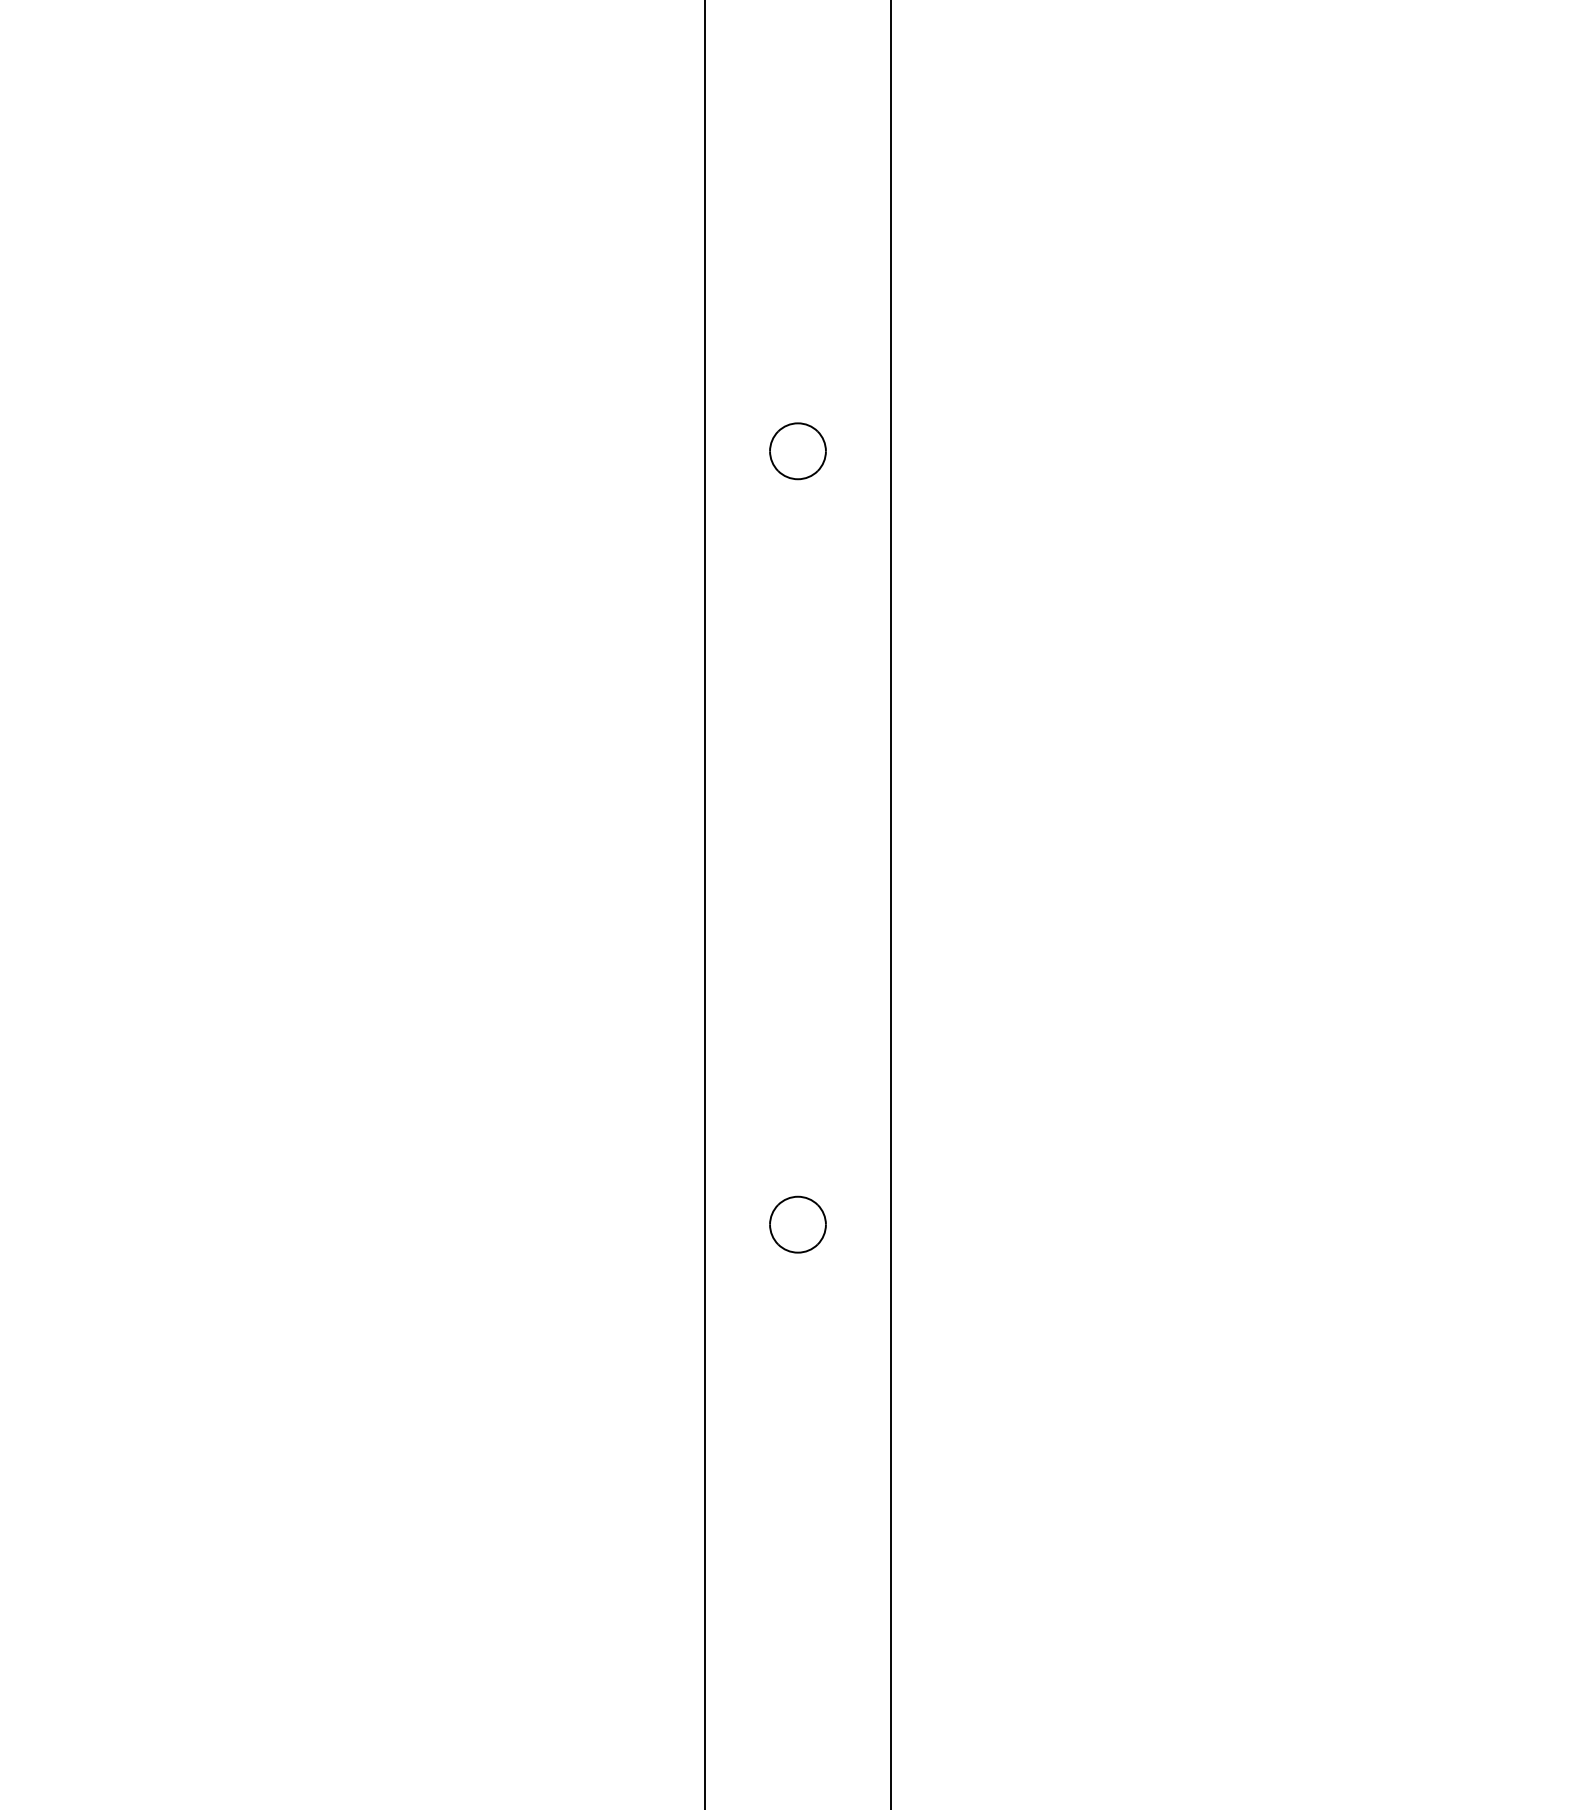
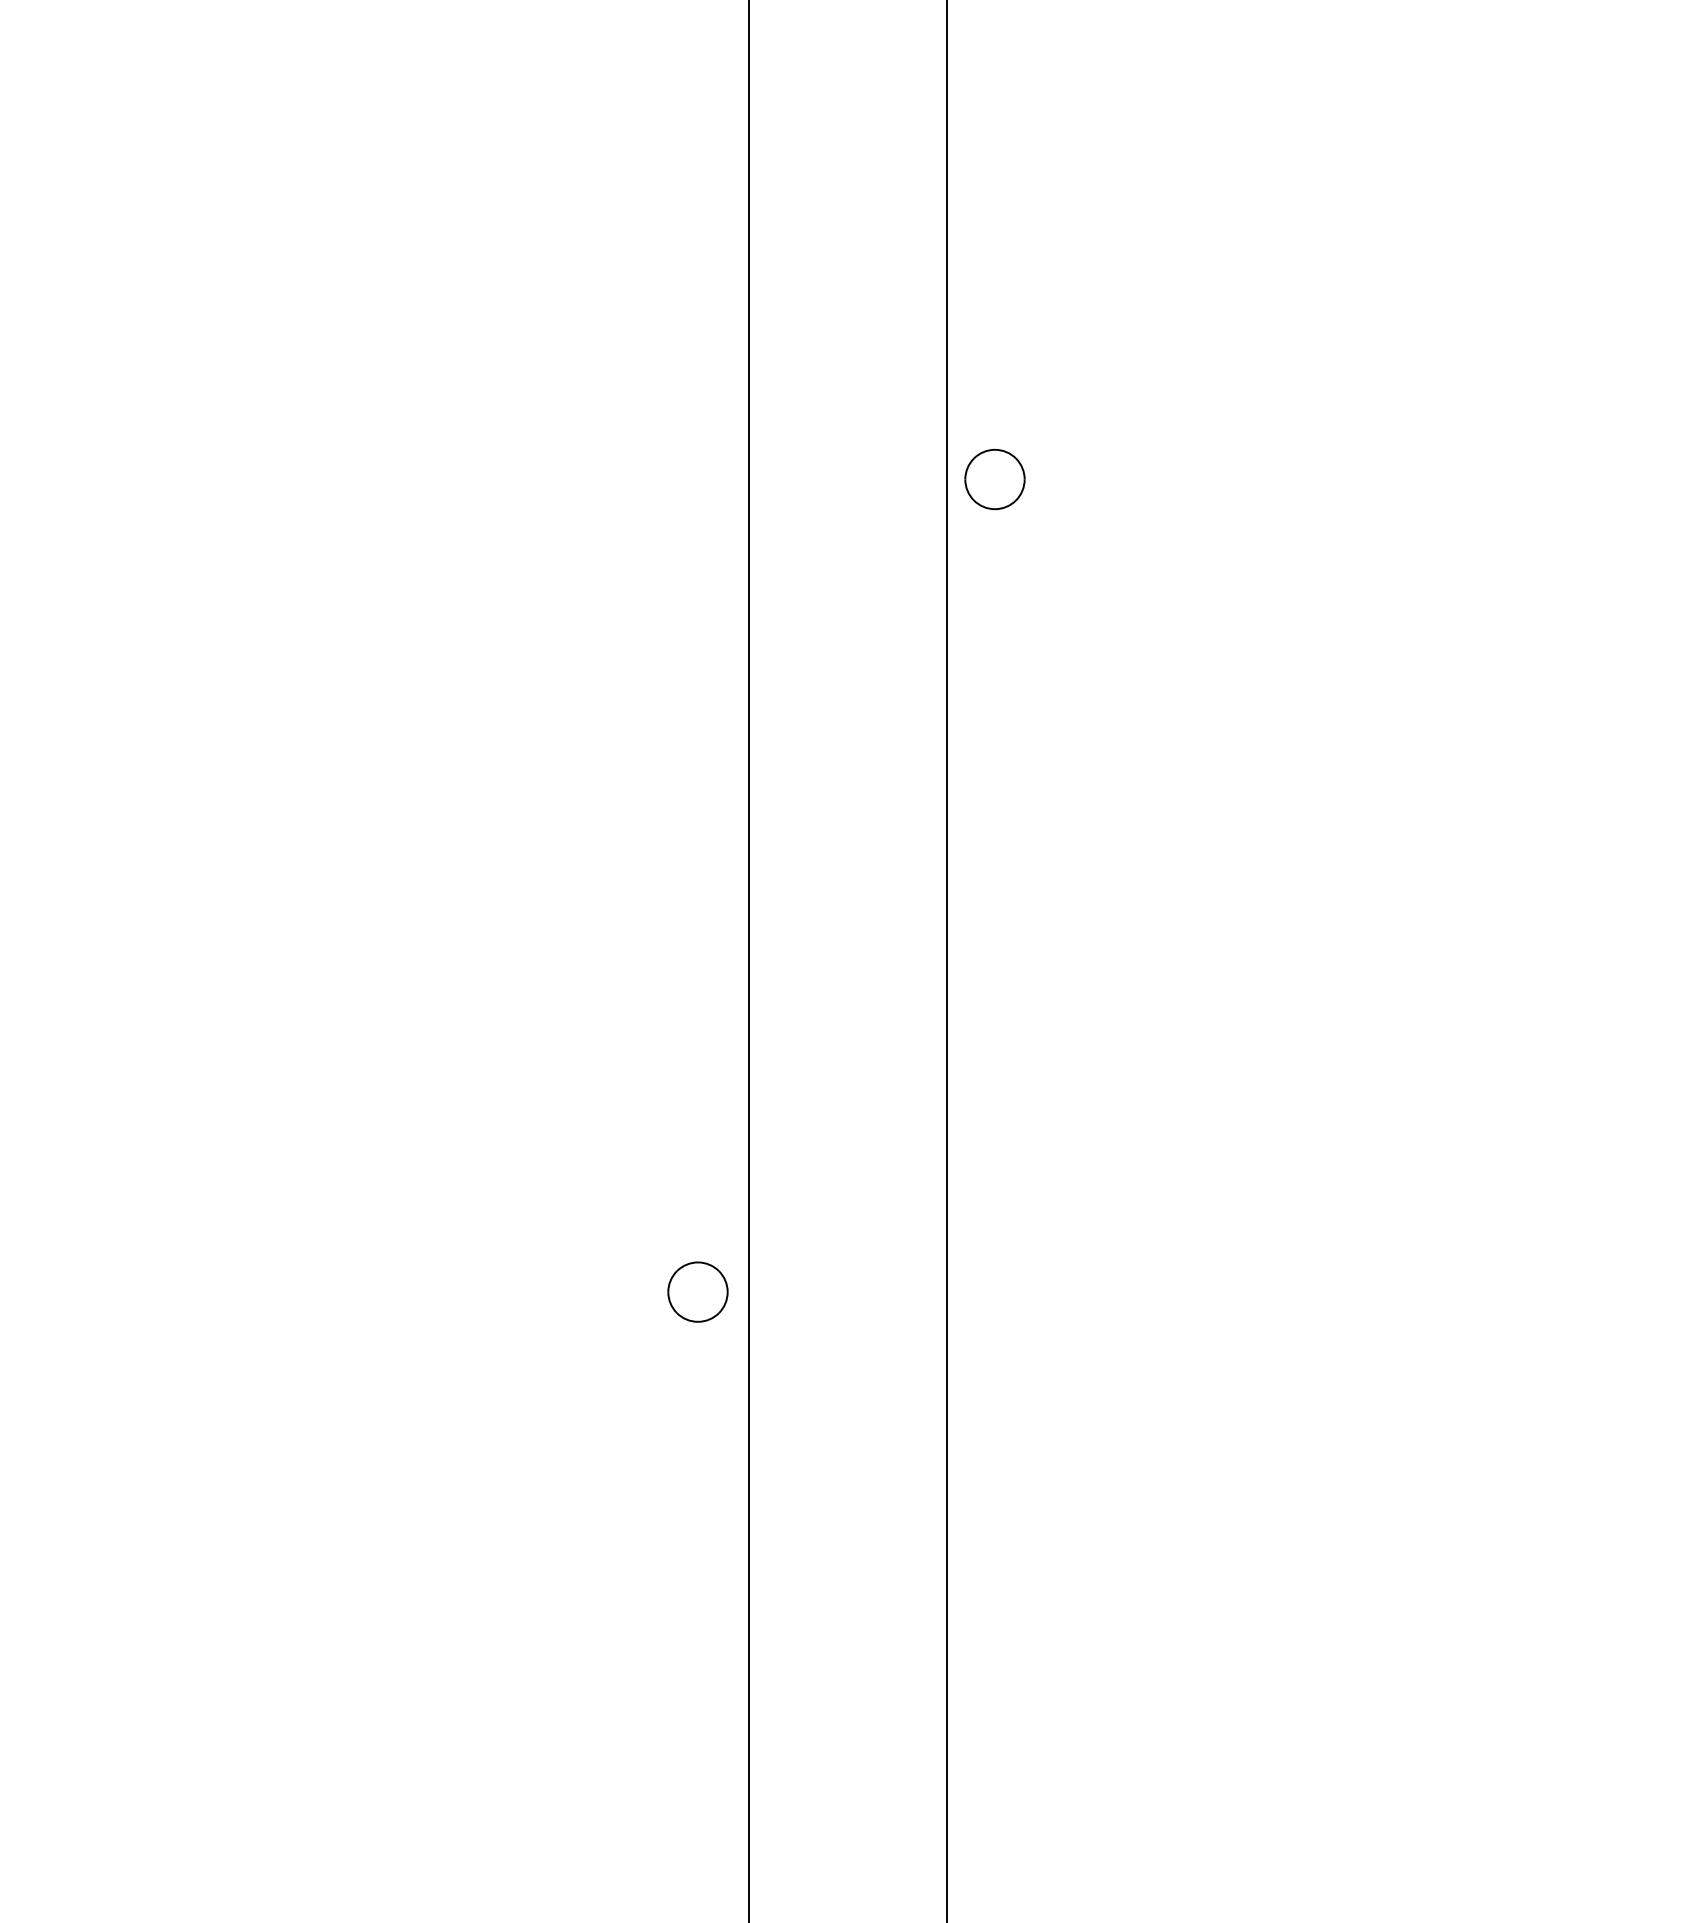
part: (797, 451) -> (994, 479), moved
part: (797, 1224) -> (697, 1291), moved

